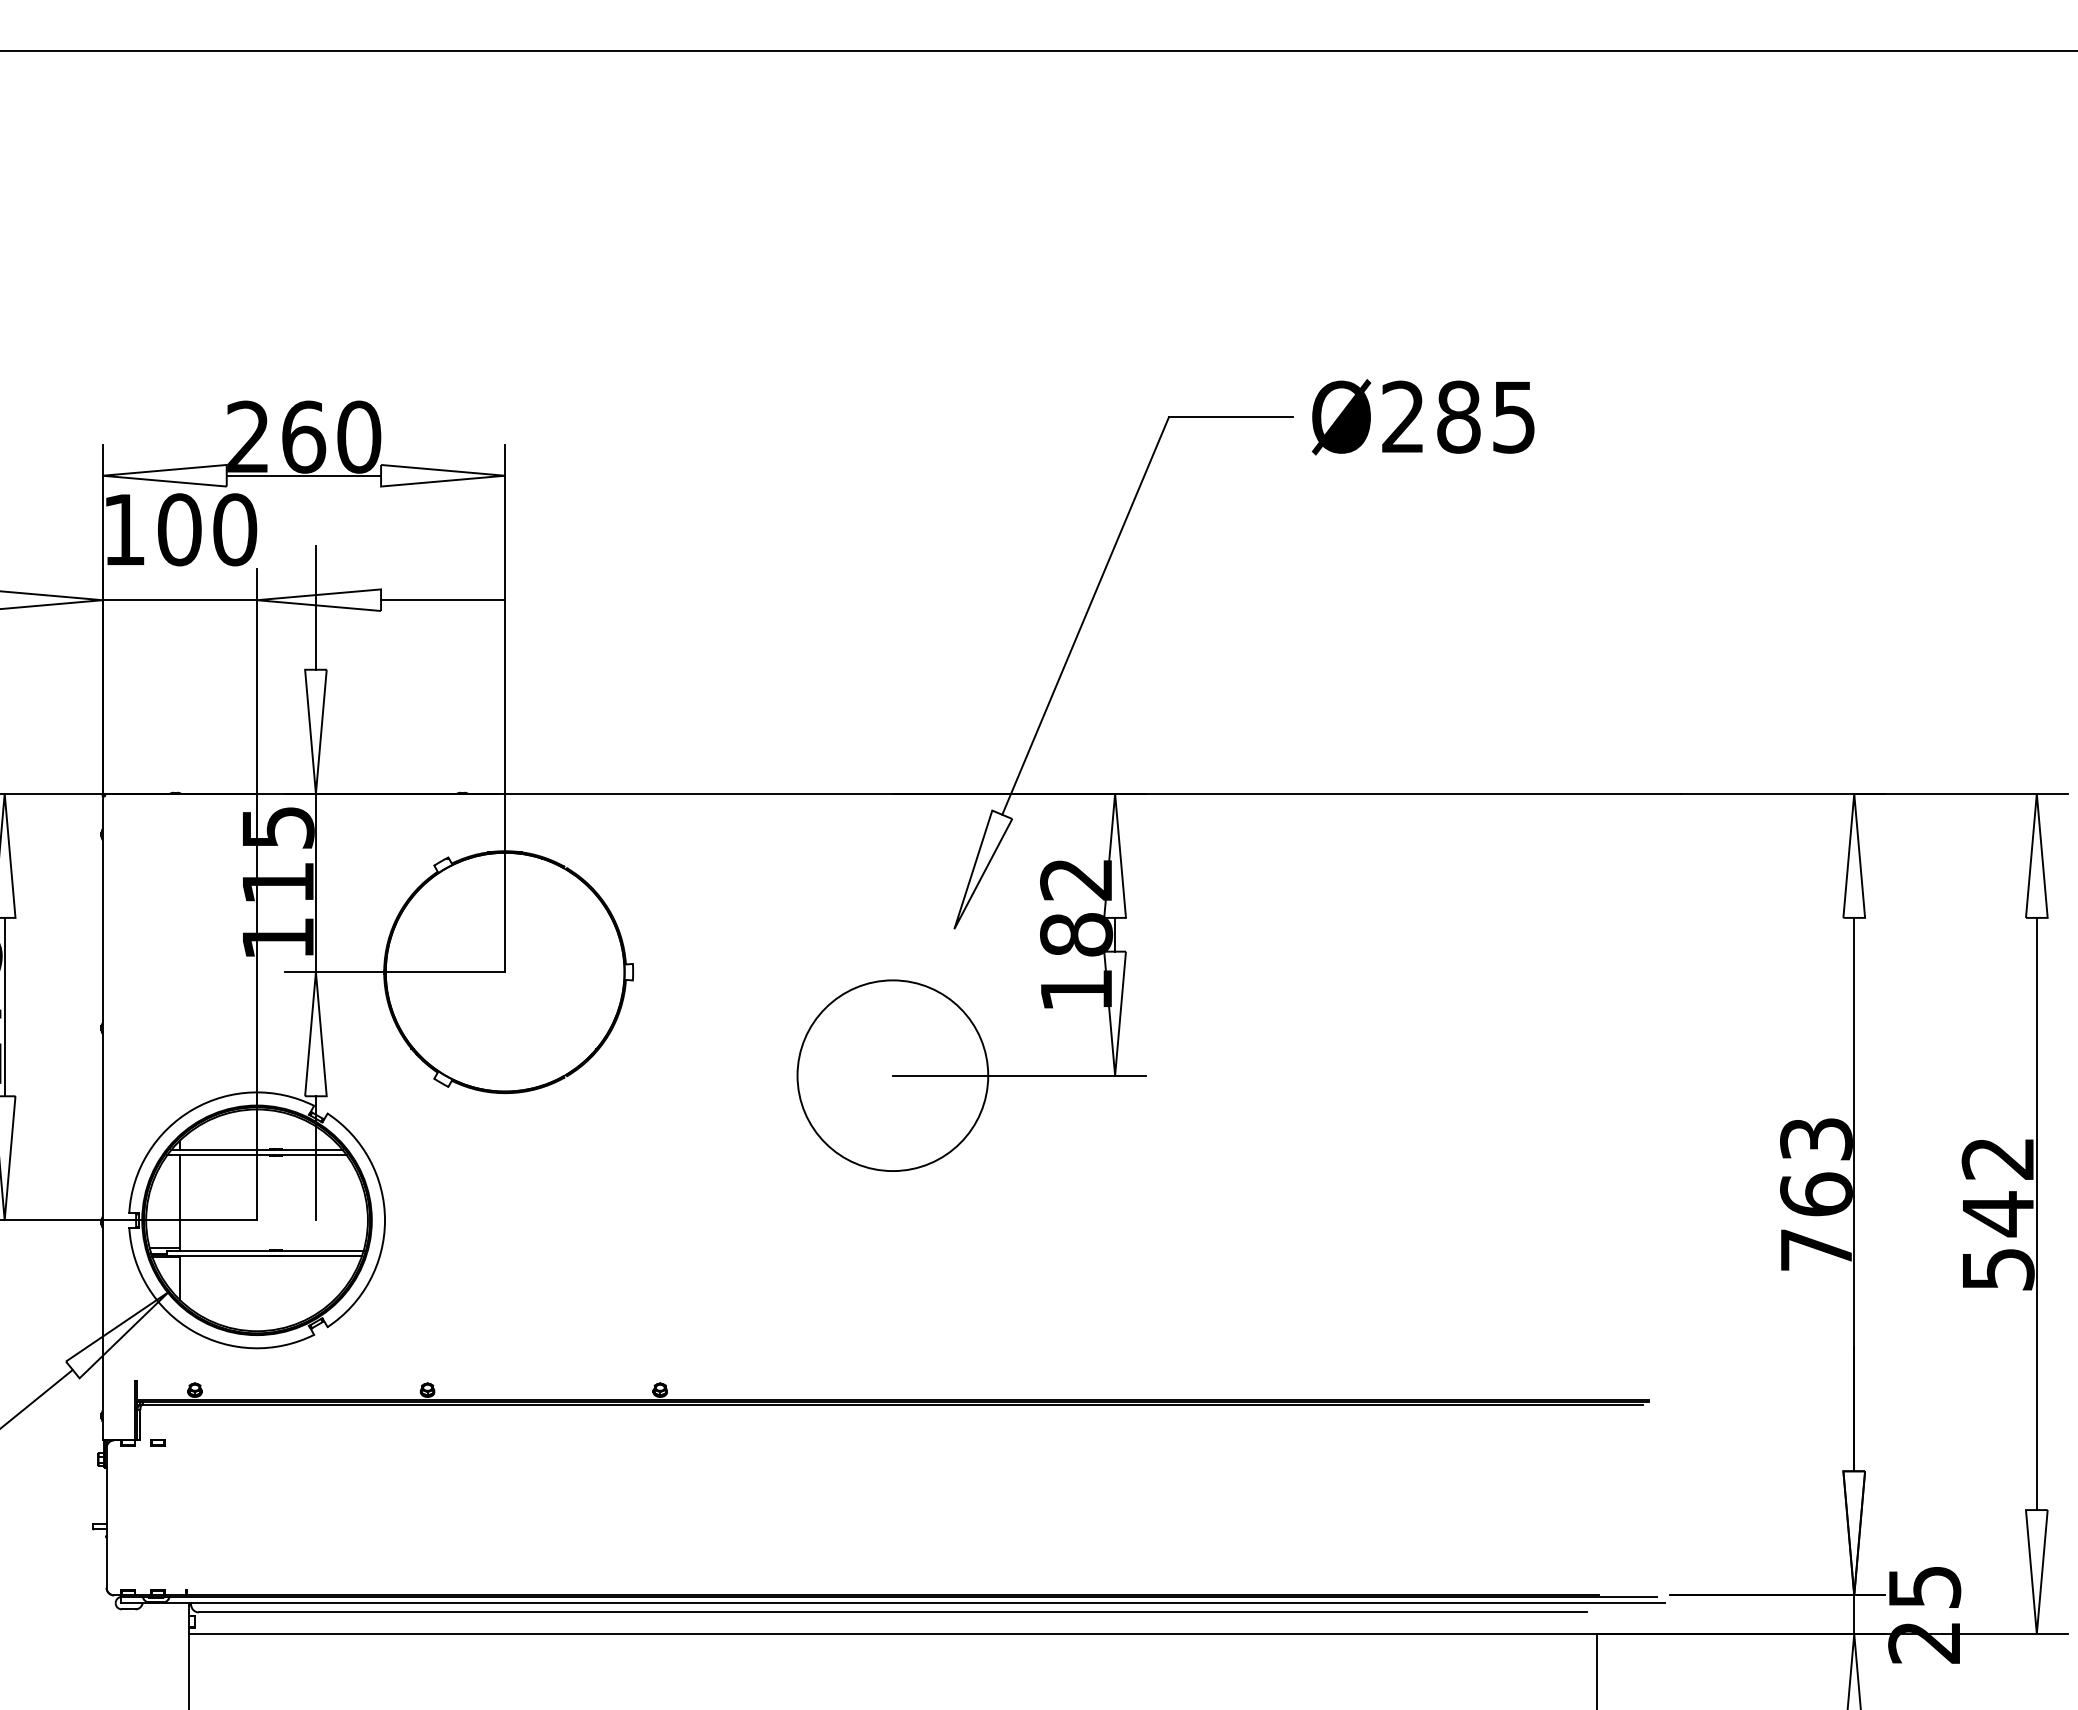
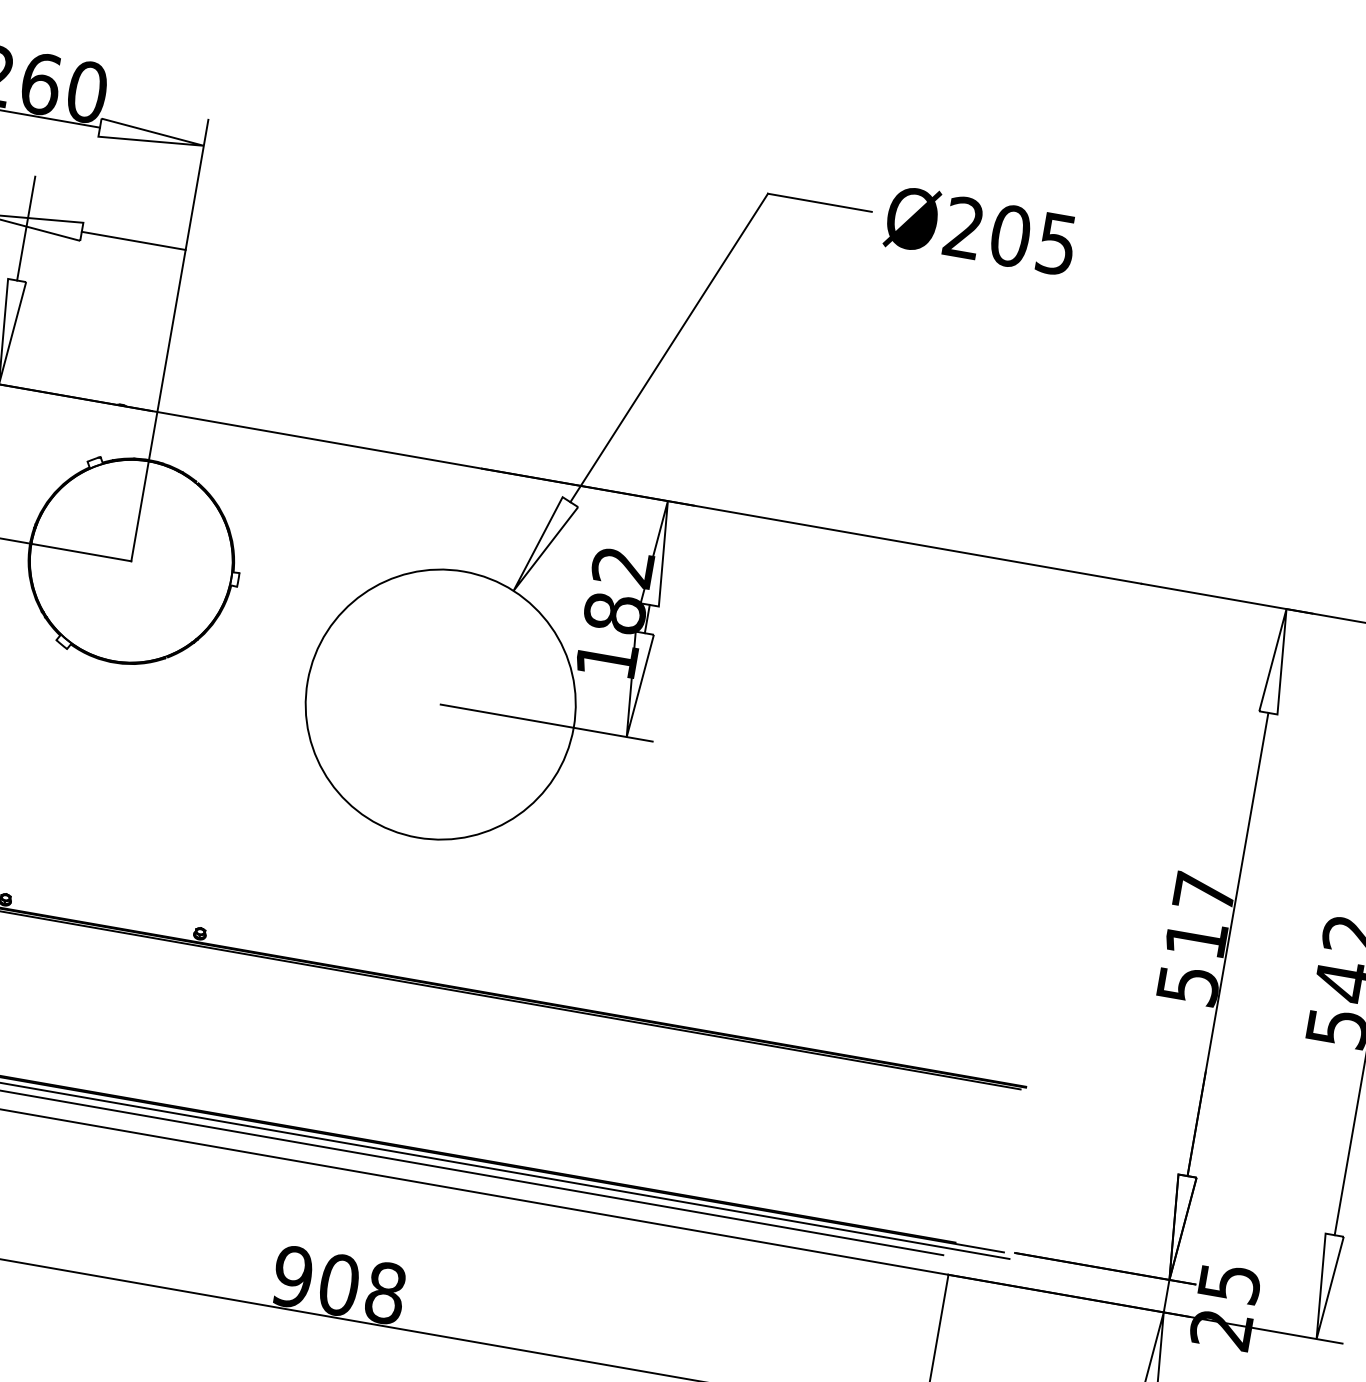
text: (1458, 416) -> (1010, 235), Ø285 -> Ø205
circle: (892, 1075) -> (440, 704), size x1.67
text: (1816, 1194) -> (1196, 938), 763 -> 517

